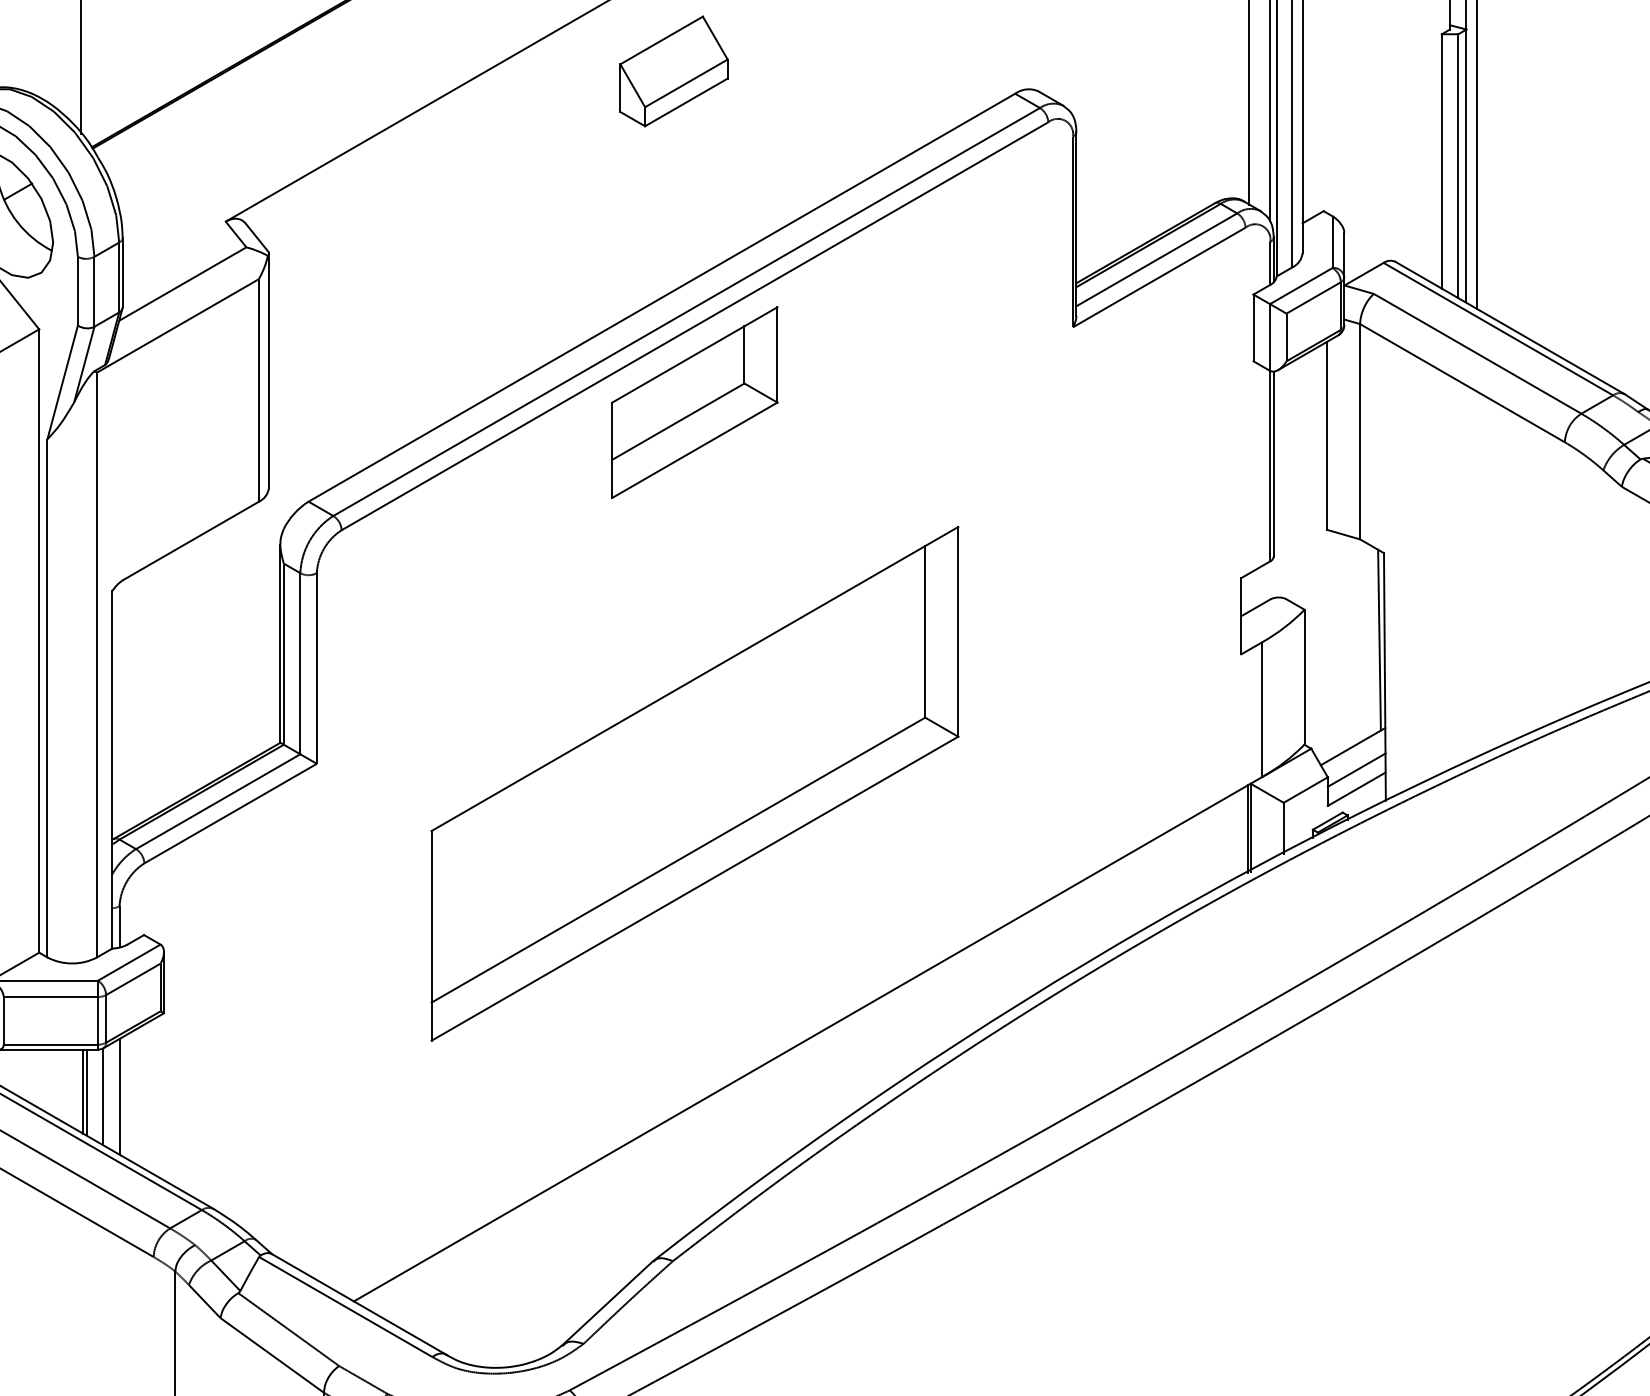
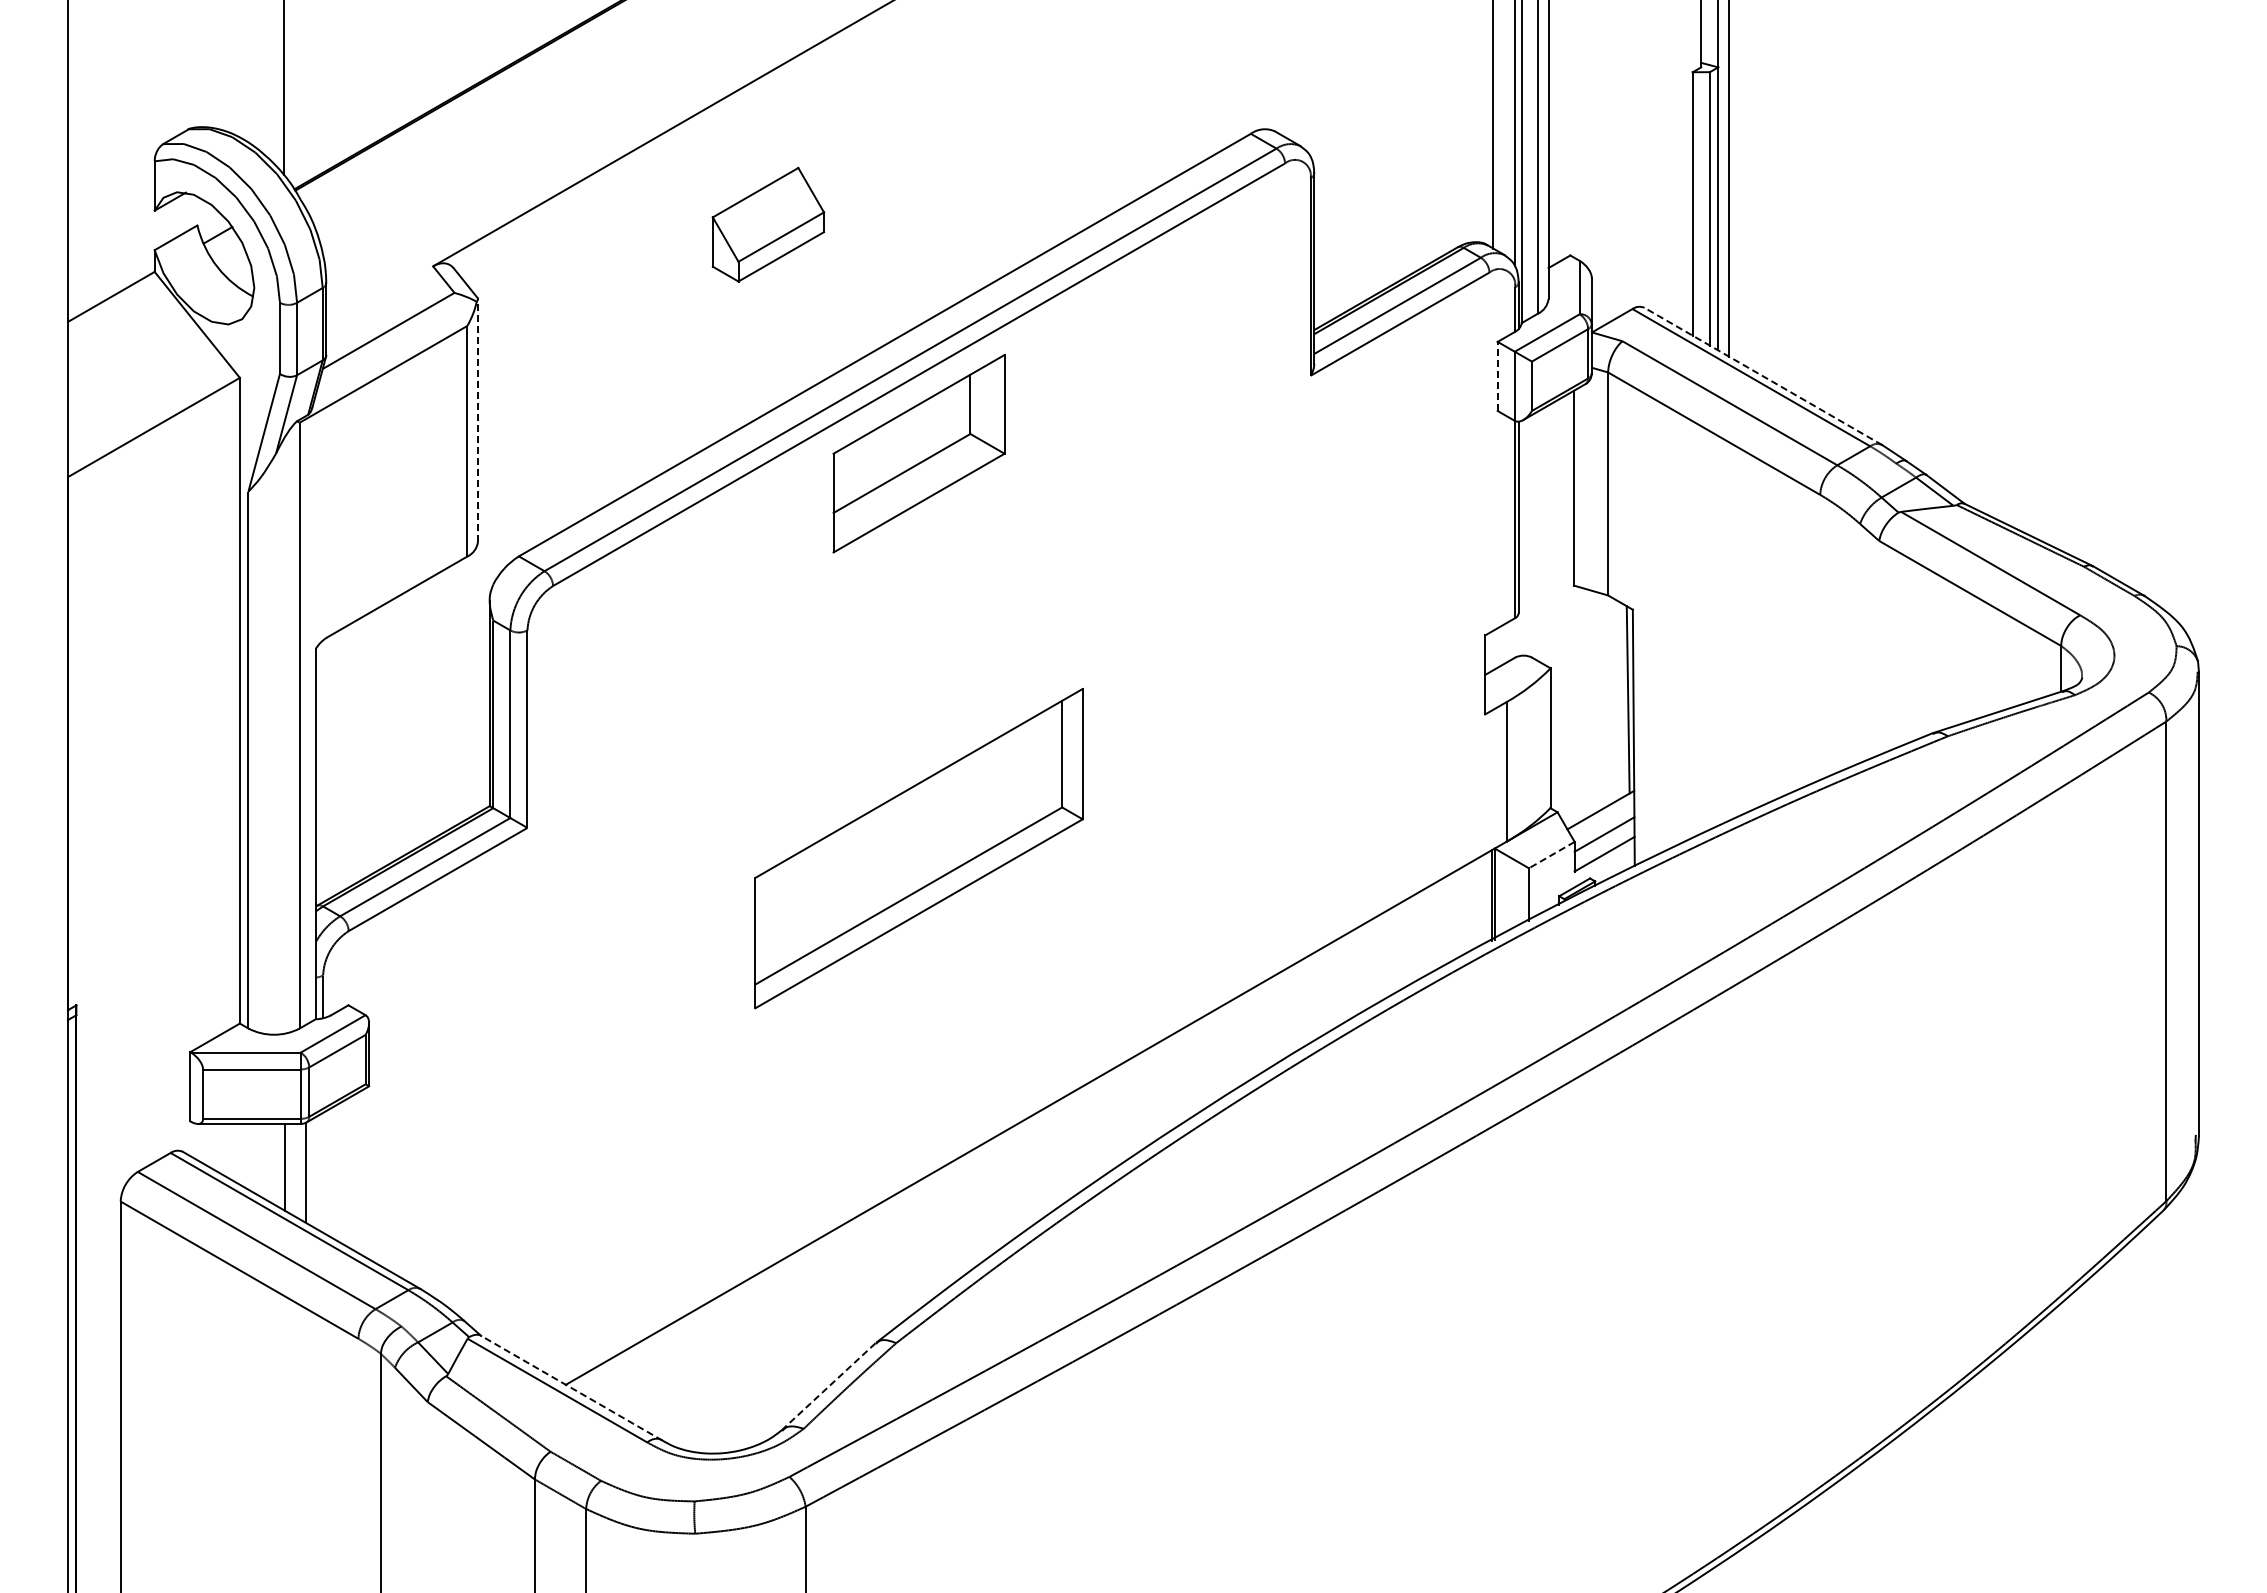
part: (674, 71) -> (768, 224), moved
line: (1253, 328) -> (1497, 376), solid -> dashed
line: (1510, 328) -> (1763, 376), solid -> dashed
line: (268, 369) -> (477, 419), solid -> dashed
part: (694, 783) -> (918, 848), size x0.6
line: (1305, 790) -> (1551, 855), solid -> dashed
line: (86, 1092) -> (288, 1168), removed
line: (119, 1096) -> (323, 1172), removed
line: (359, 1304) -> (571, 1387), solid -> dashed
line: (607, 1304) -> (828, 1387), solid -> dashed

